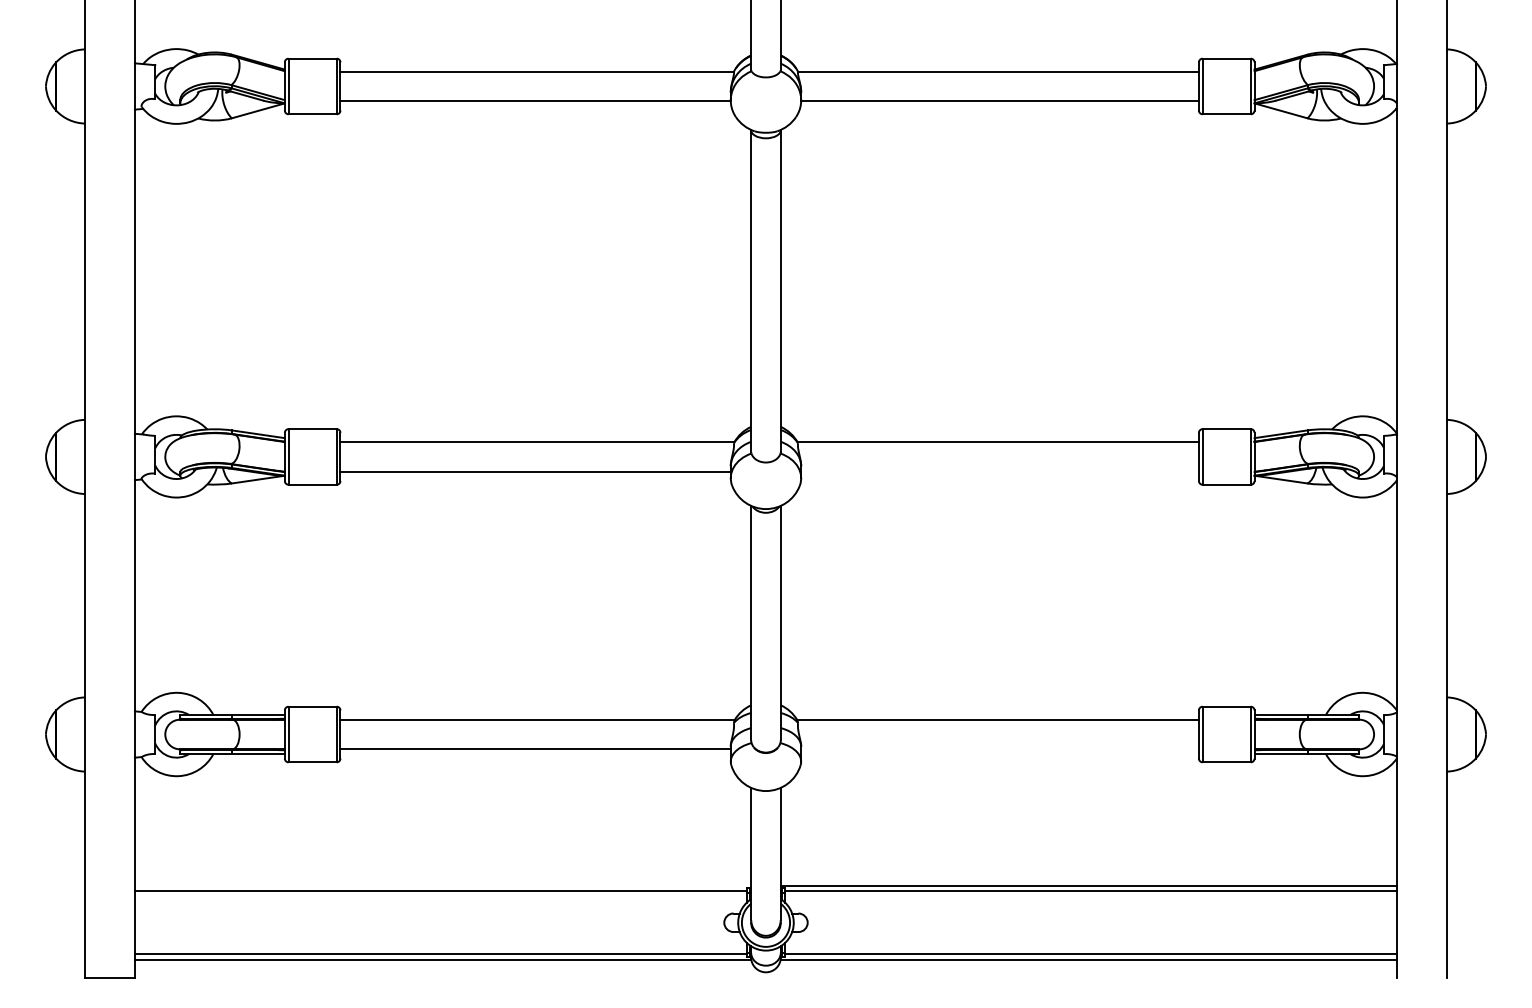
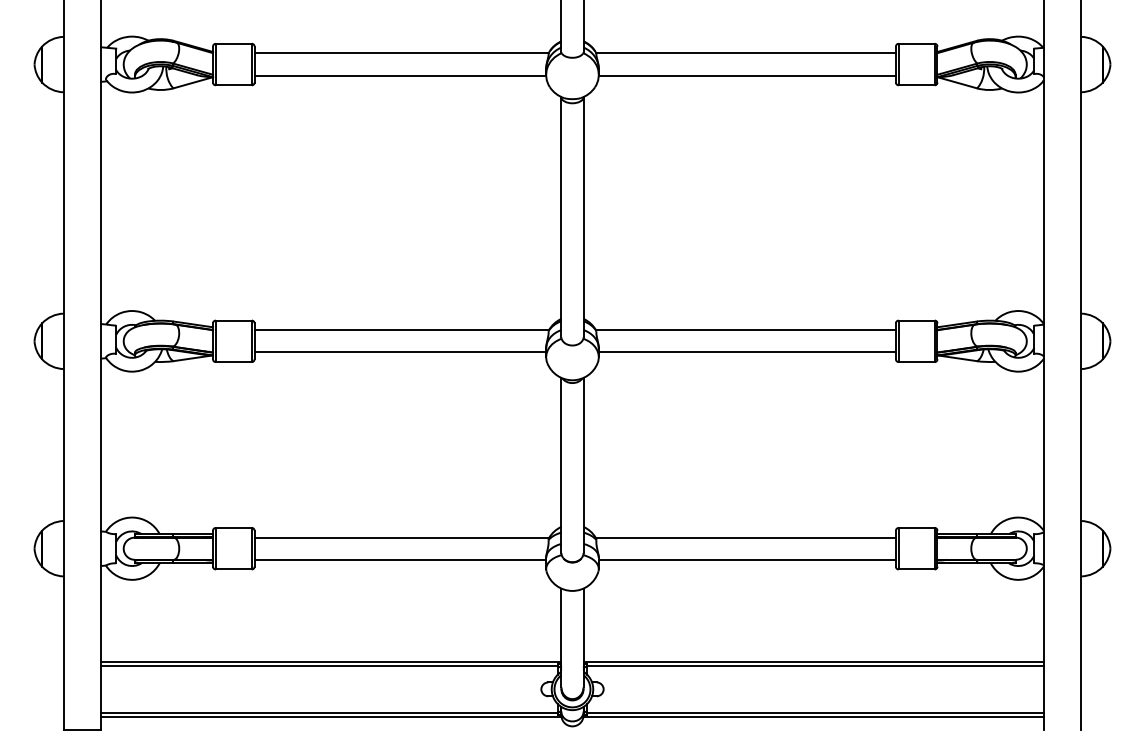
line: (999, 471) -> (746, 352), added
line: (999, 749) -> (746, 559), added
line: (442, 885) -> (330, 661), added

